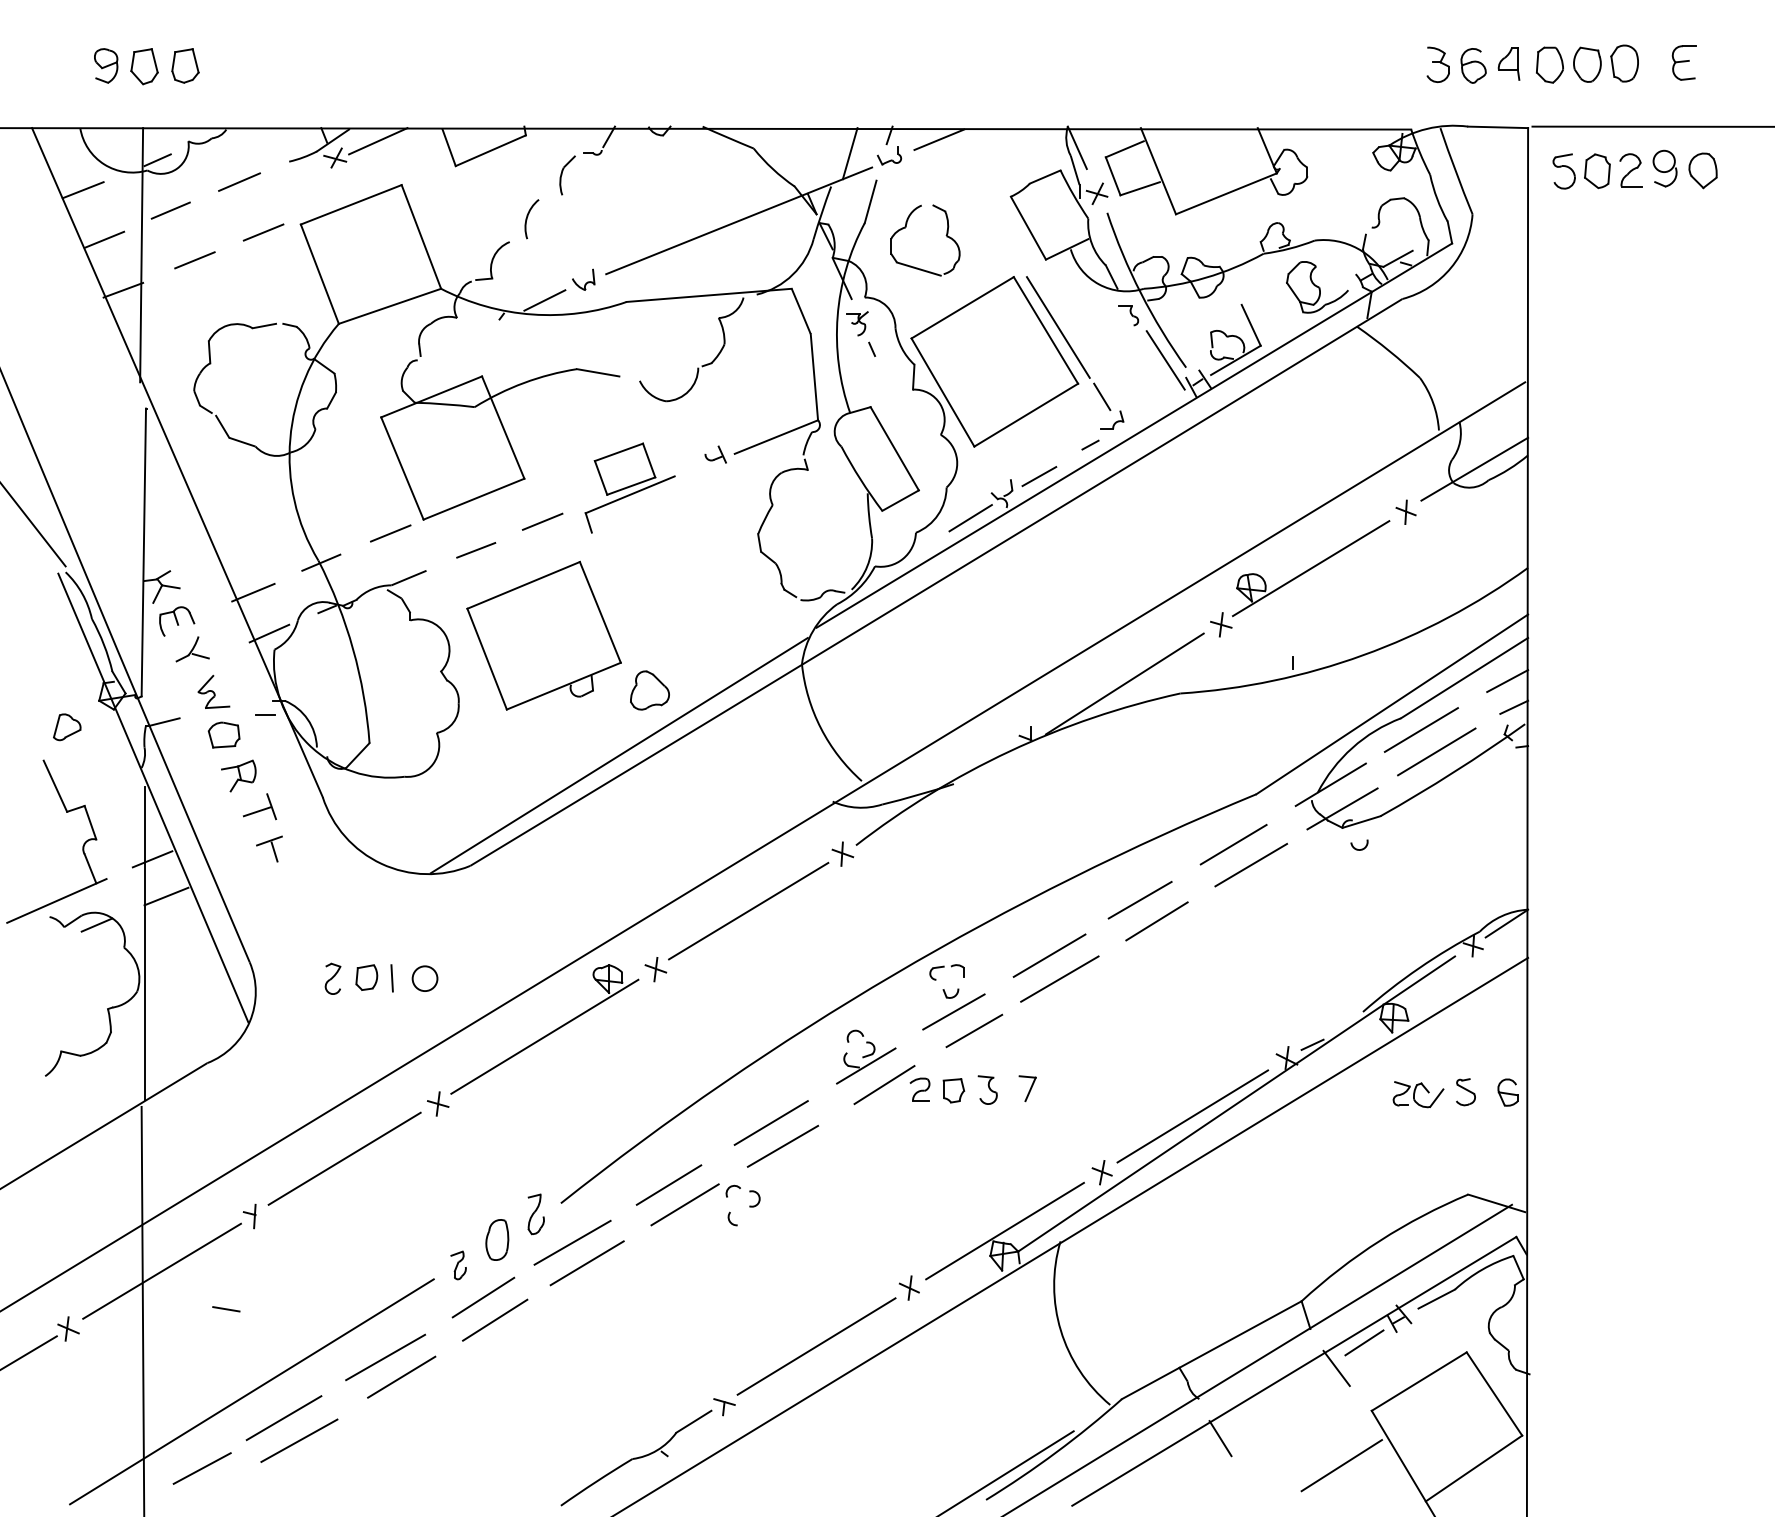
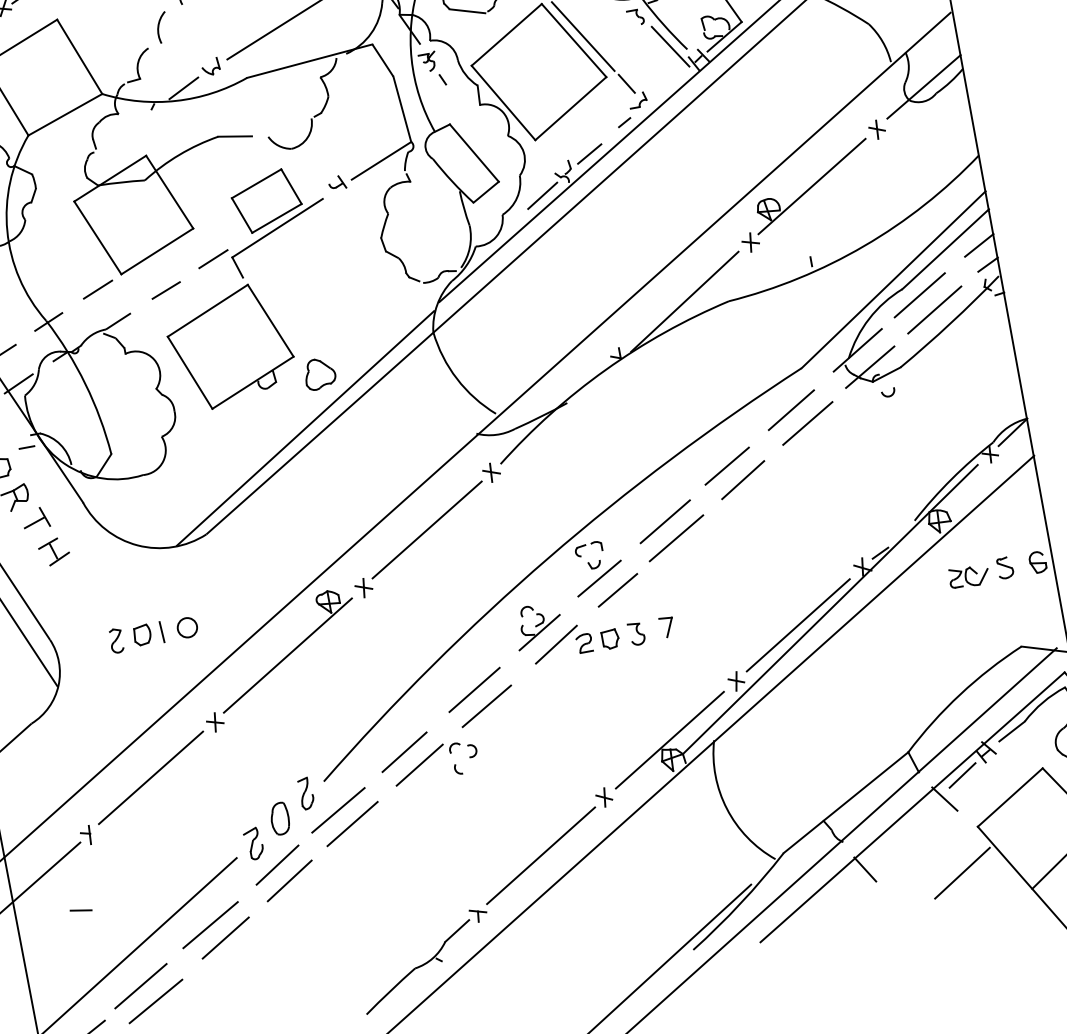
part: (629, 487) -> (275, 220), size x1.43
line: (280, 862) -> (59, 558), added
part: (458, 1265) -> (253, 843), size x1.43

